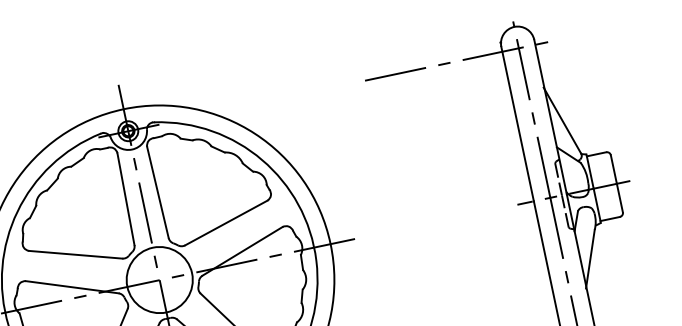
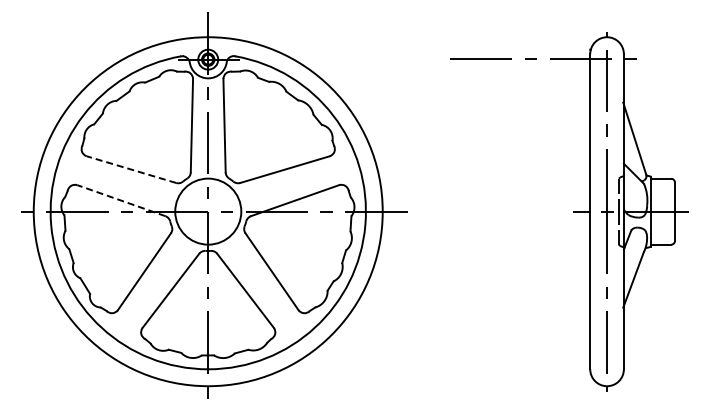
line: (75, 254) -> (131, 169), solid -> dashed
line: (72, 287) -> (121, 200), solid -> dashed

